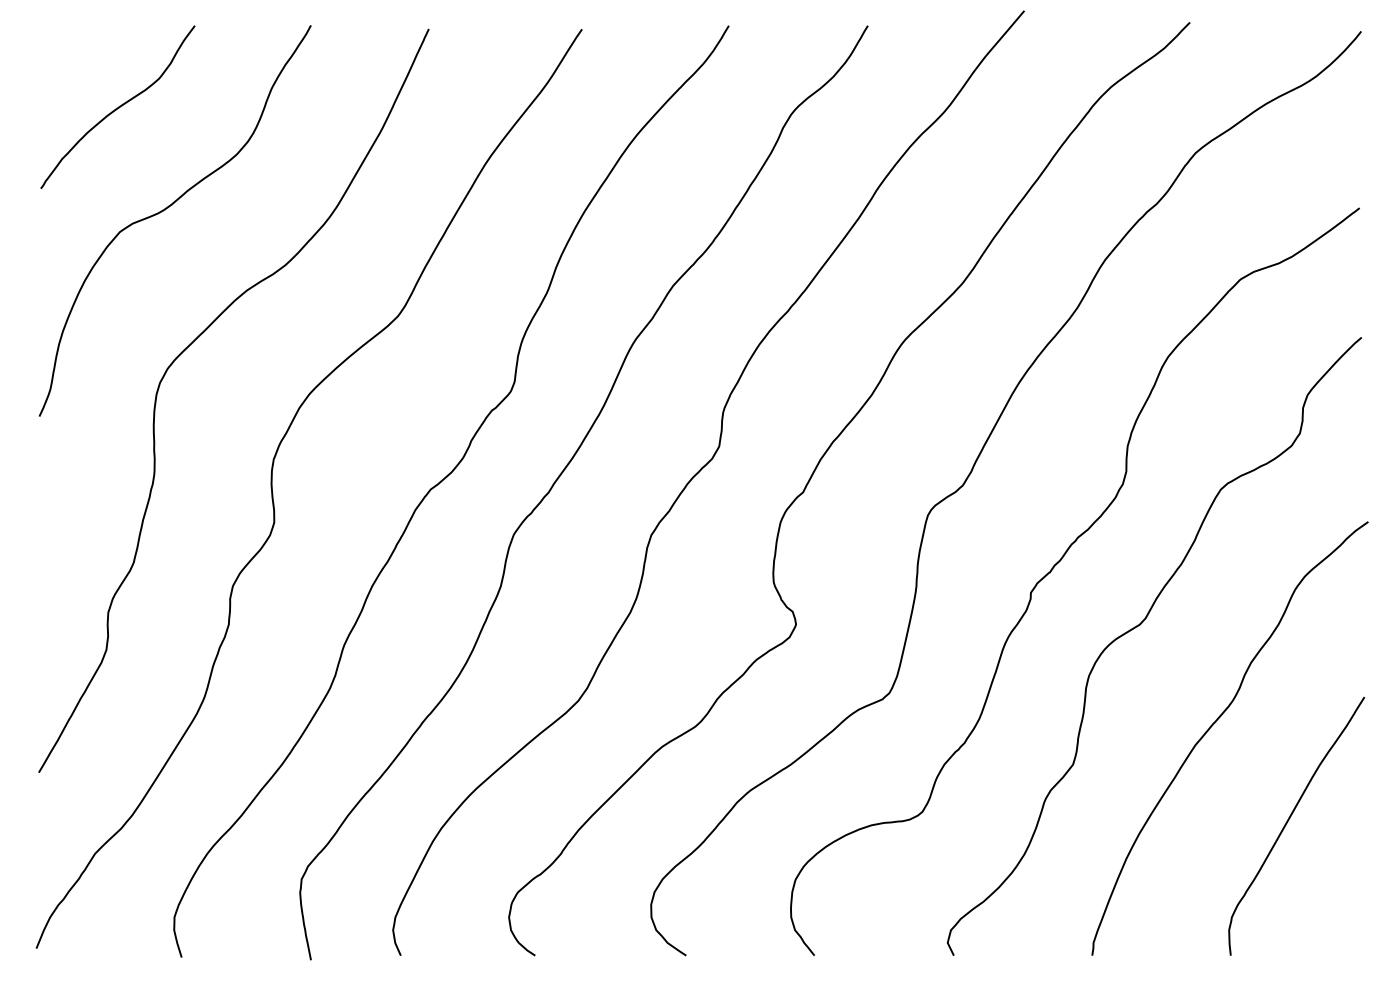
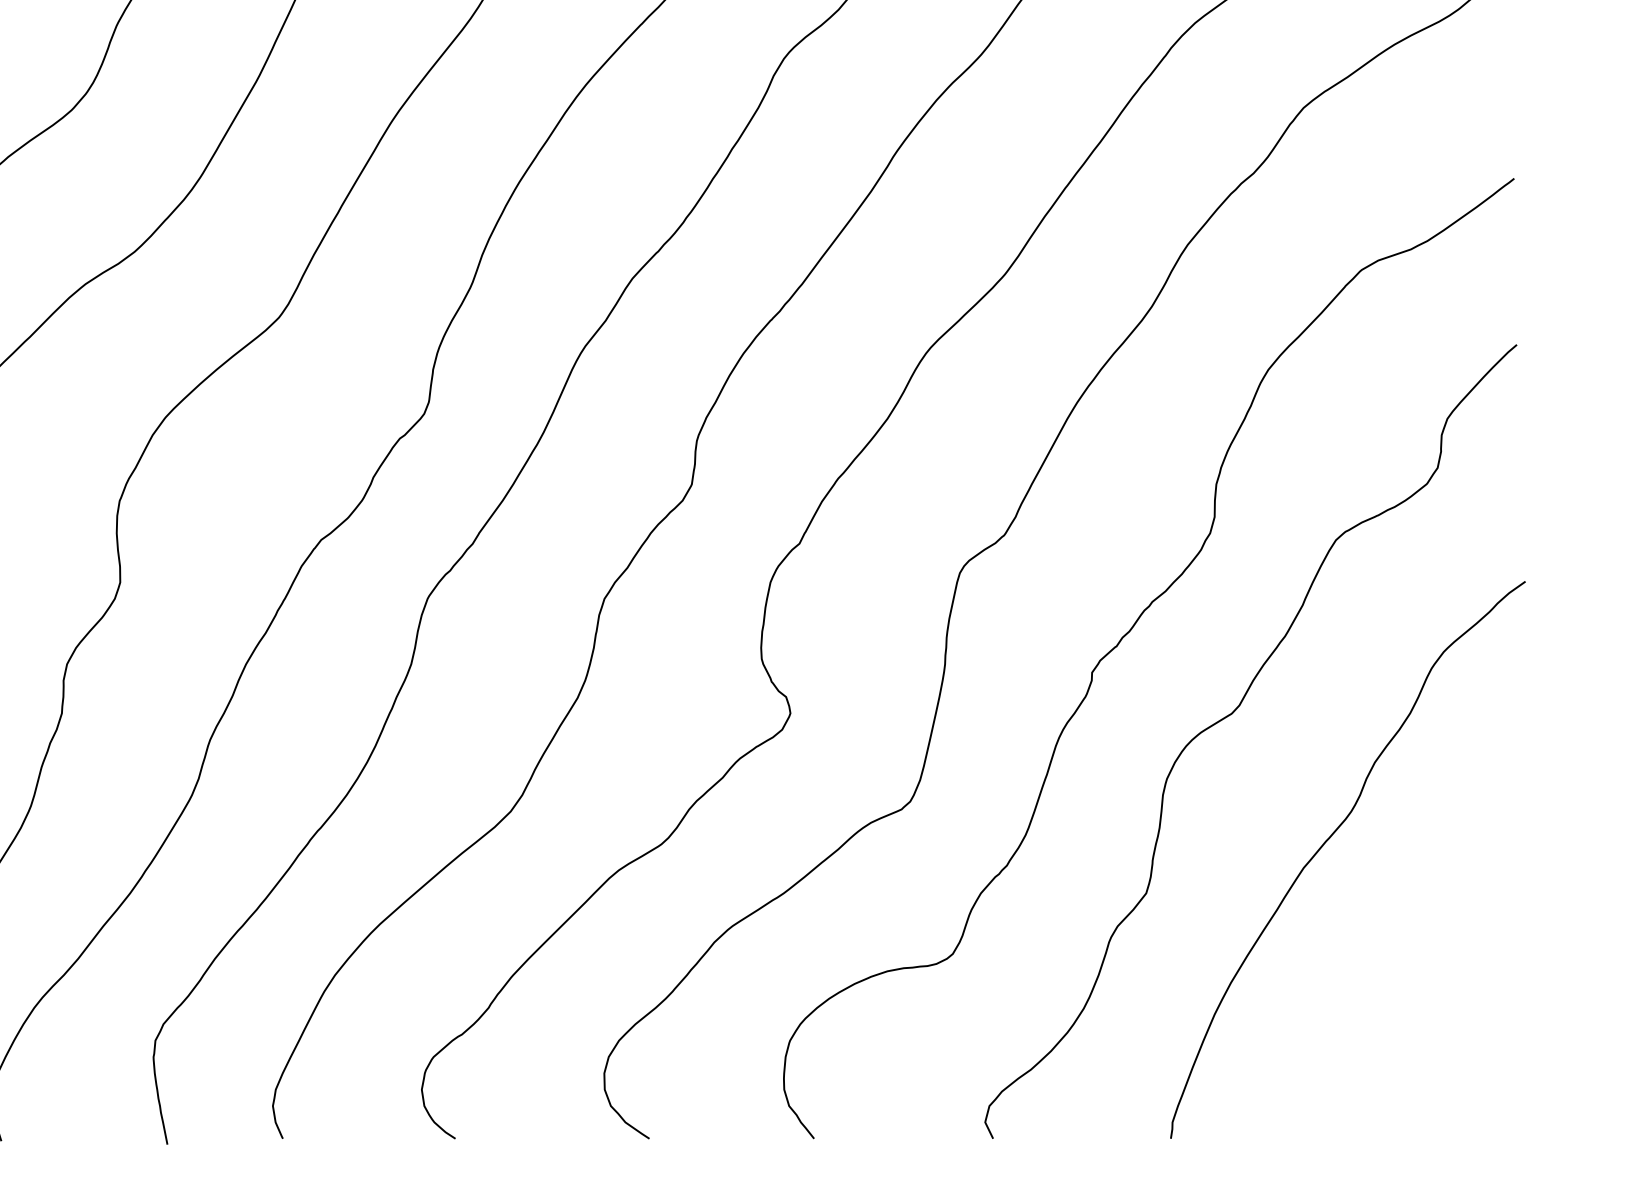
curve: (1289, 820) -> (1424, 965), removed

